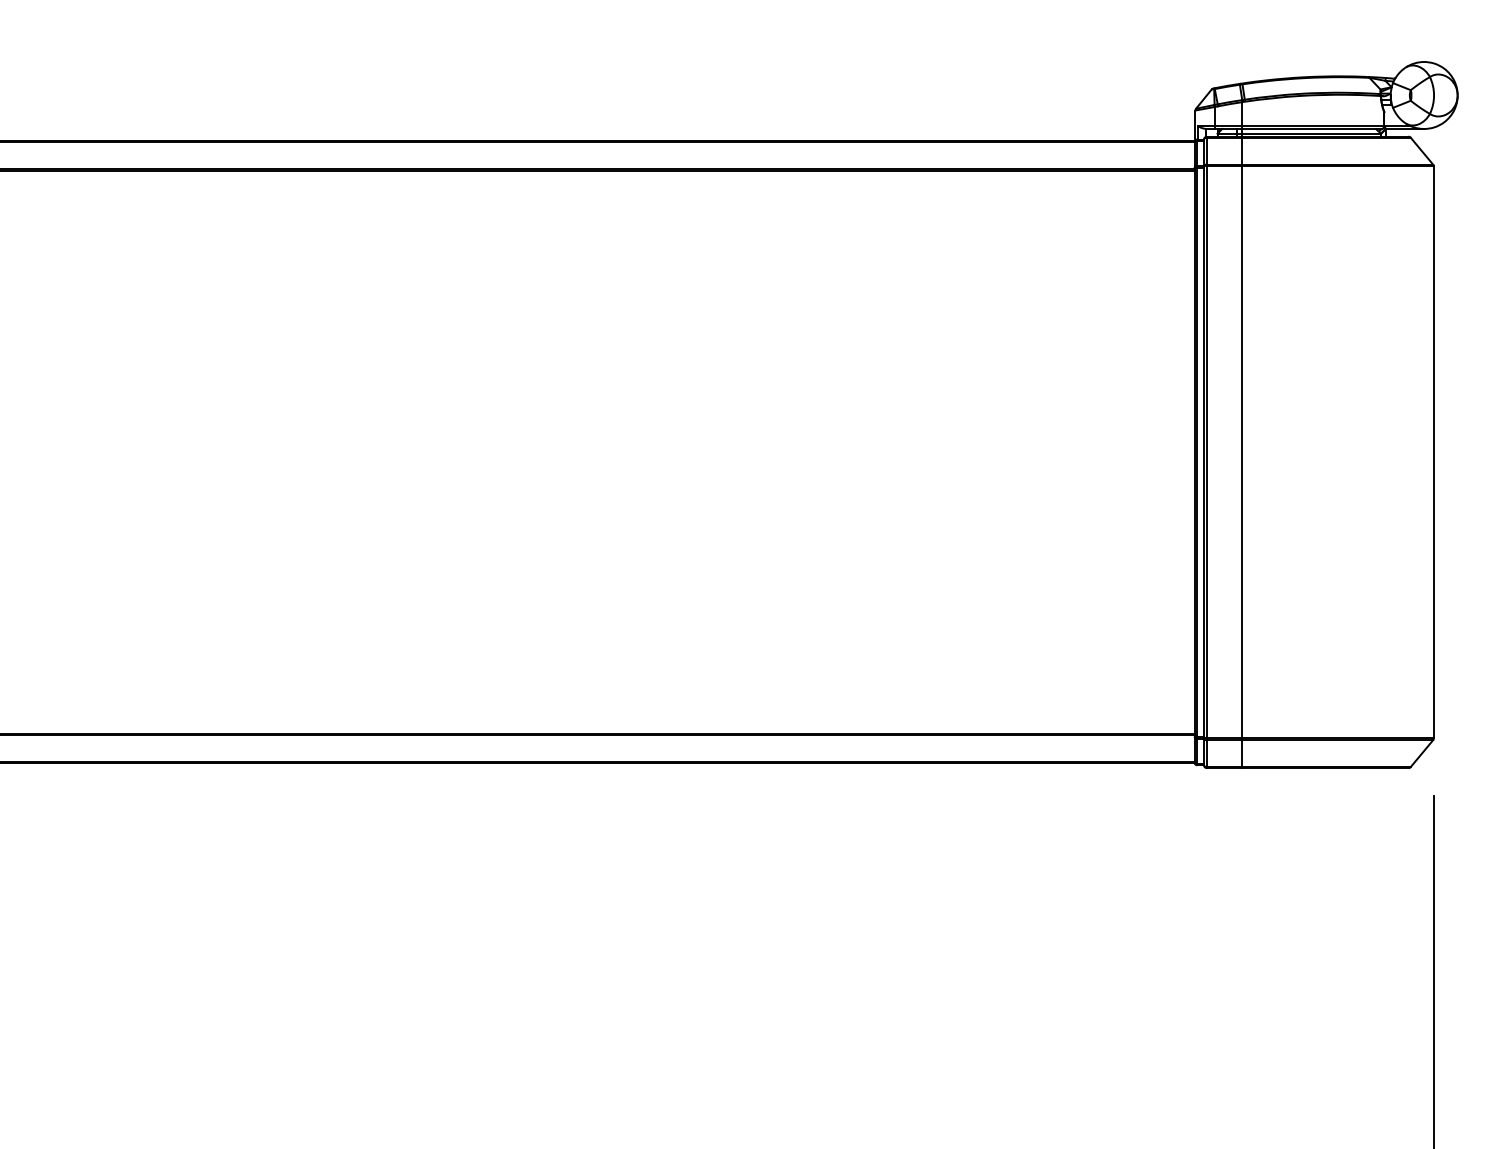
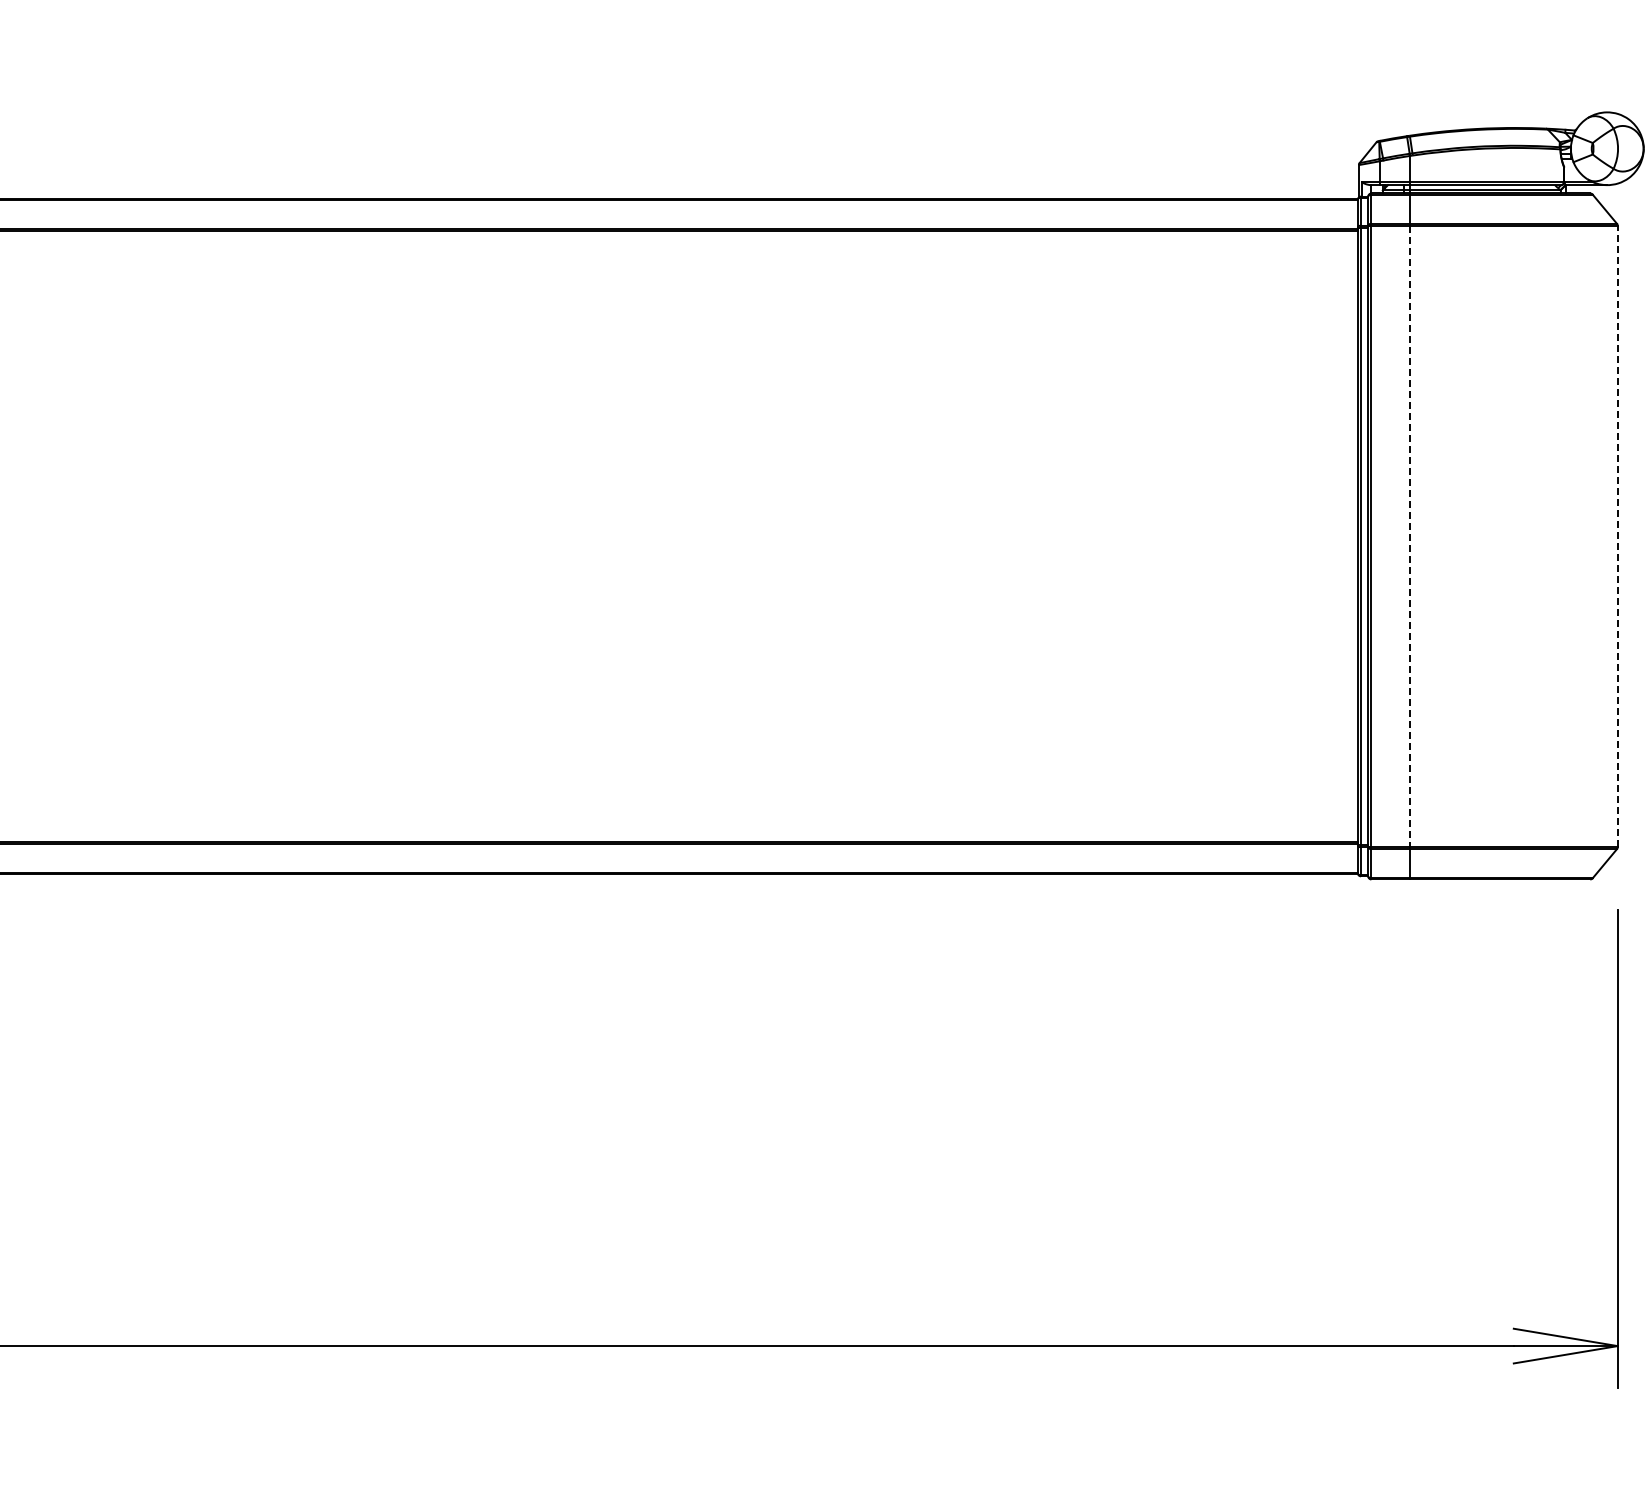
line: (1242, 452) -> (1409, 536), solid -> dashed
line: (1433, 452) -> (1617, 536), solid -> dashed

